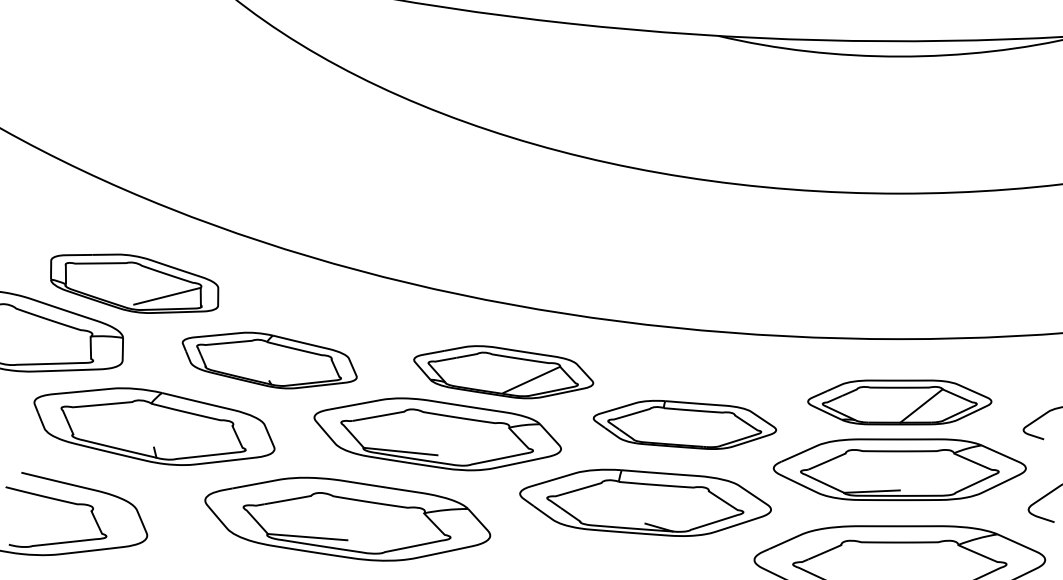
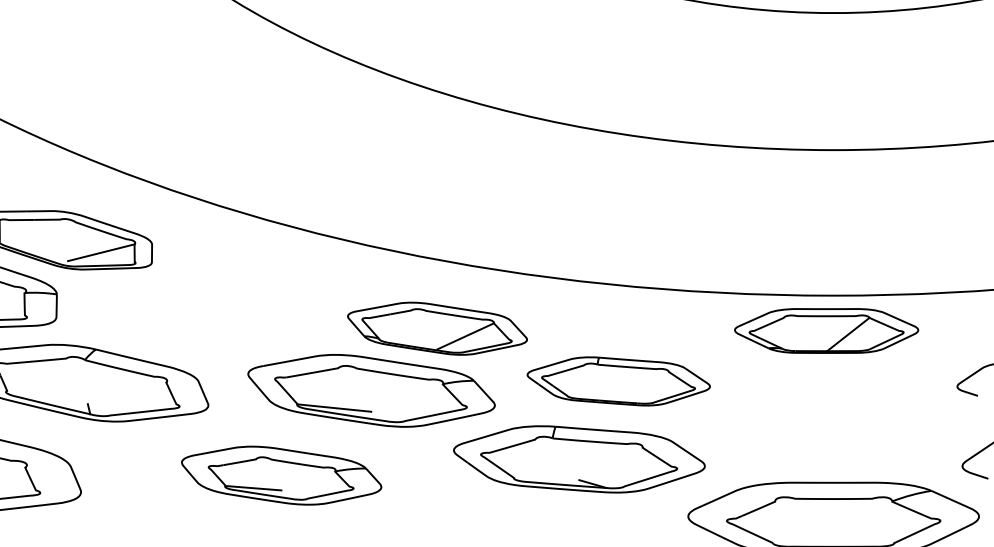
part: (269, 360) -> (203, 317), removed
part: (899, 402) -> (826, 331), moved
part: (899, 469) -> (833, 426), removed
part: (347, 518) -> (281, 475), size x0.7

